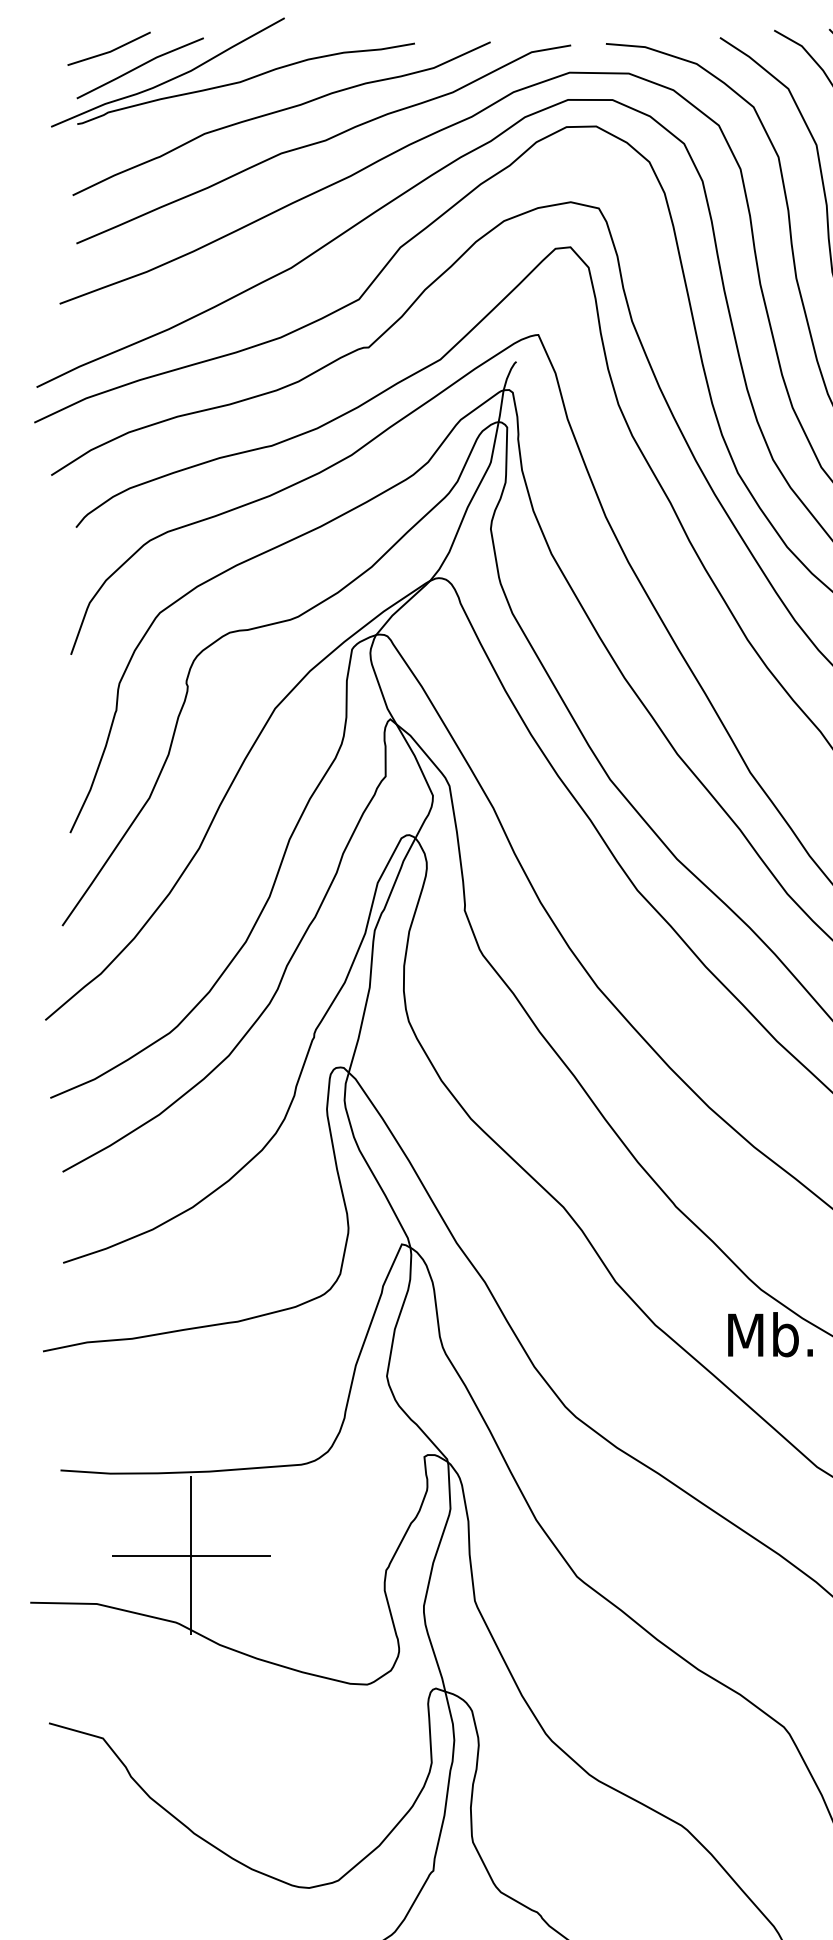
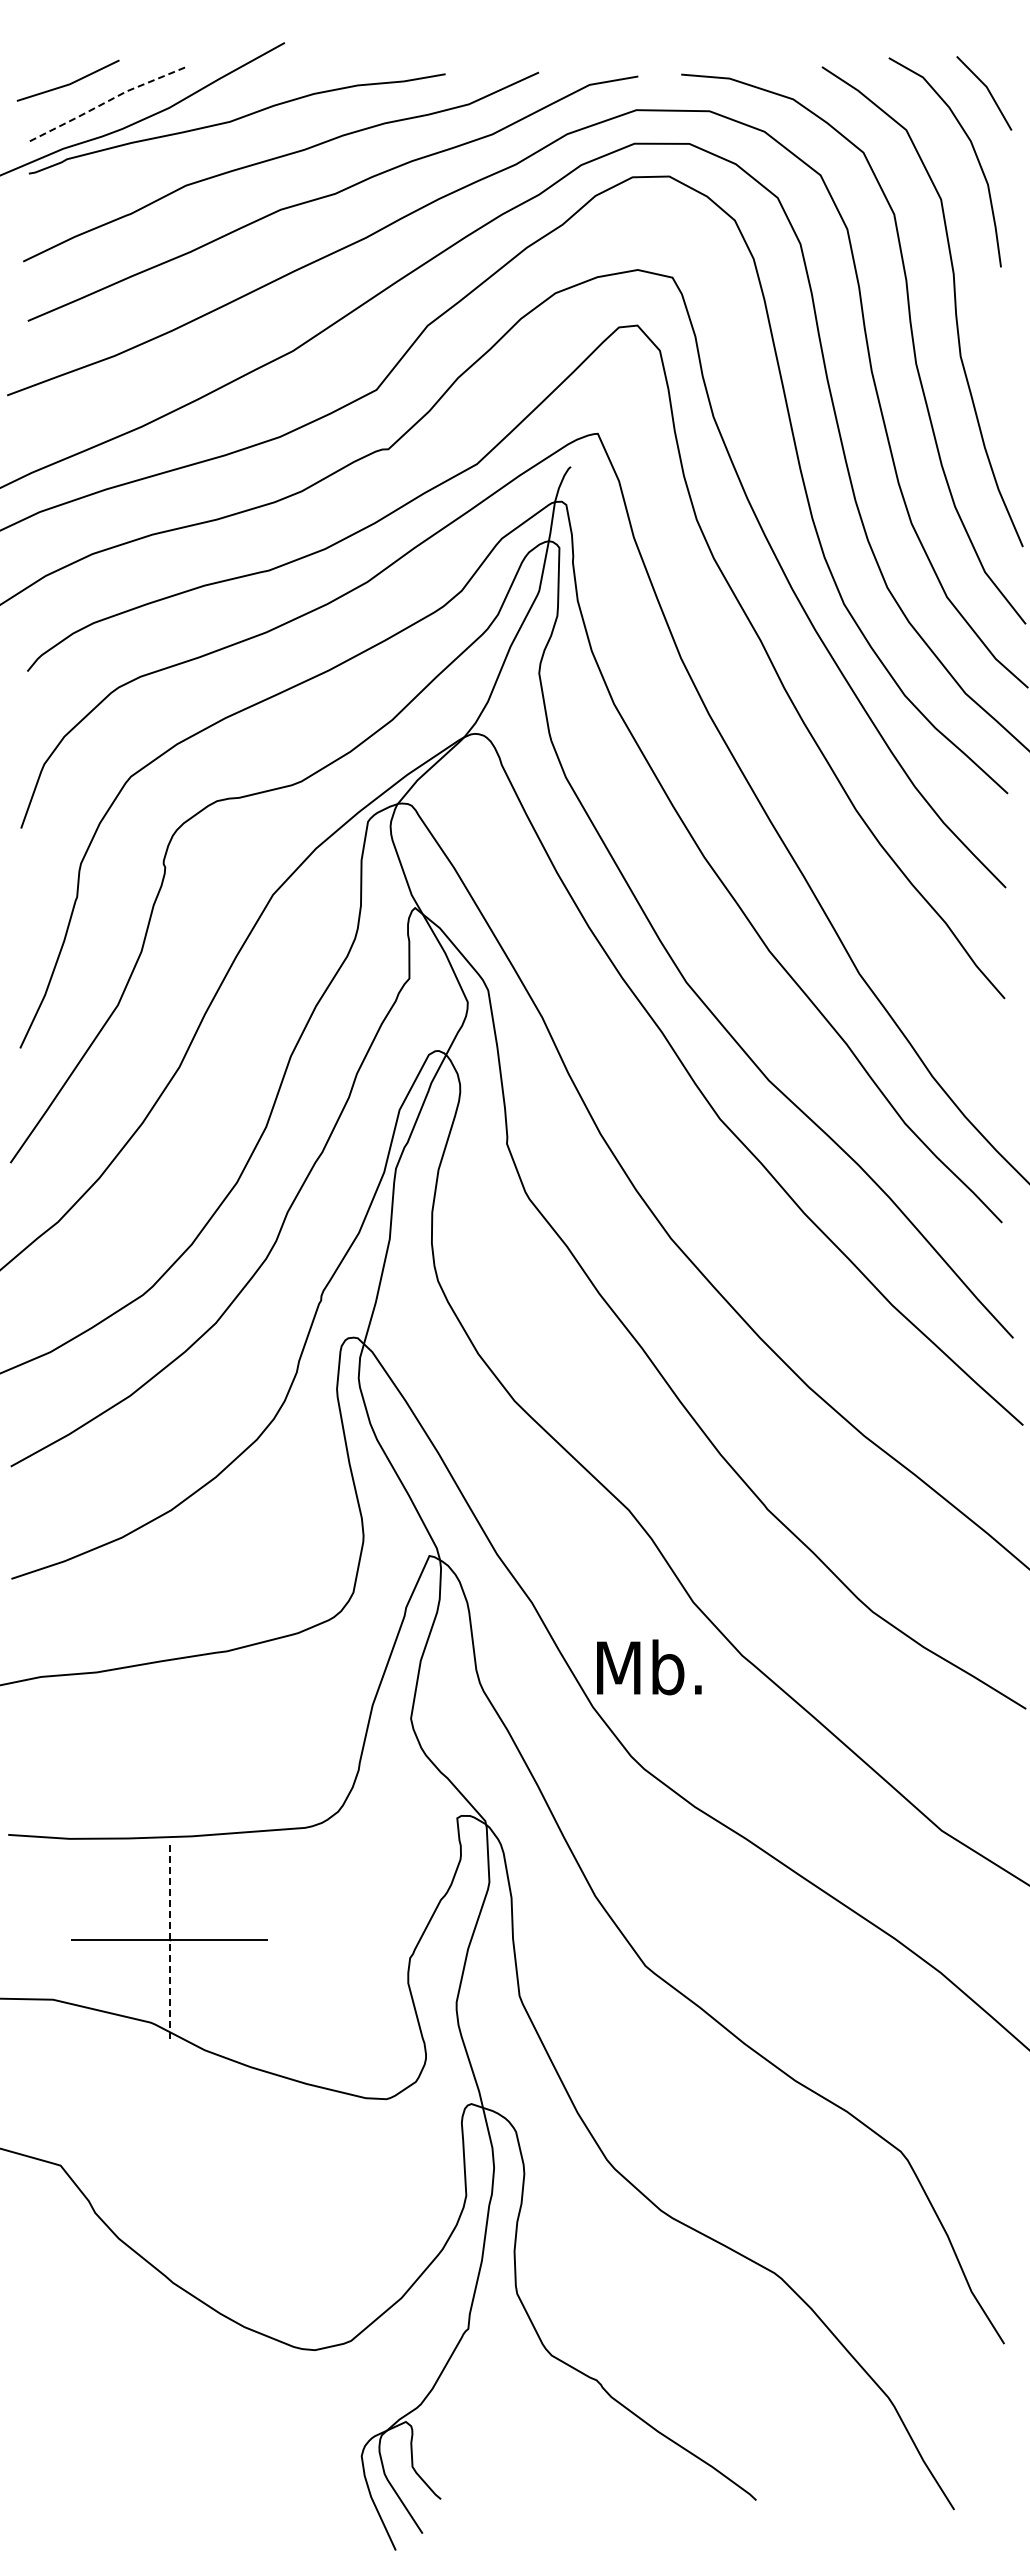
line: (138, 66) -> (104, 102), solid -> dashed
text: (770, 1334) -> (649, 1667), moved
line: (191, 1555) -> (169, 1939), solid -> dashed

